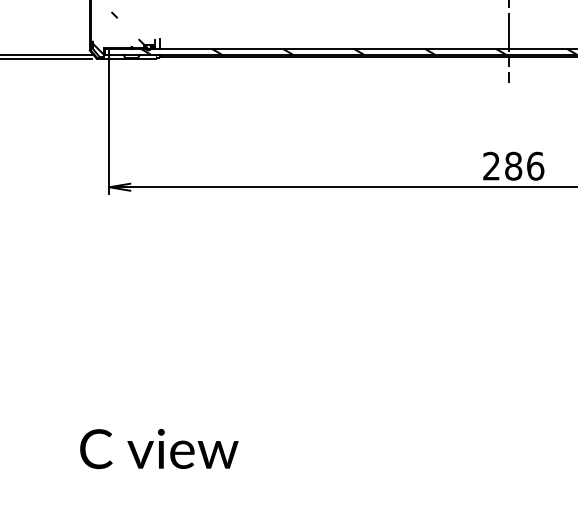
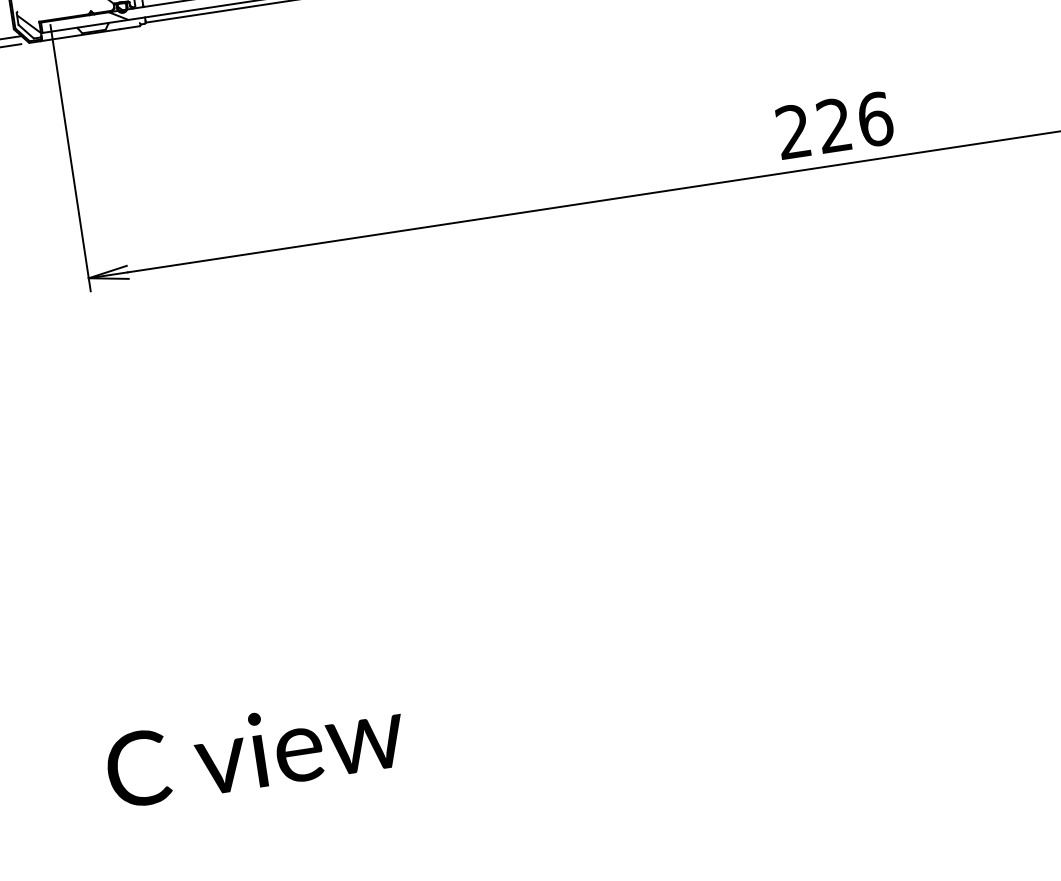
text: (513, 165) -> (834, 124), 286 -> 226

